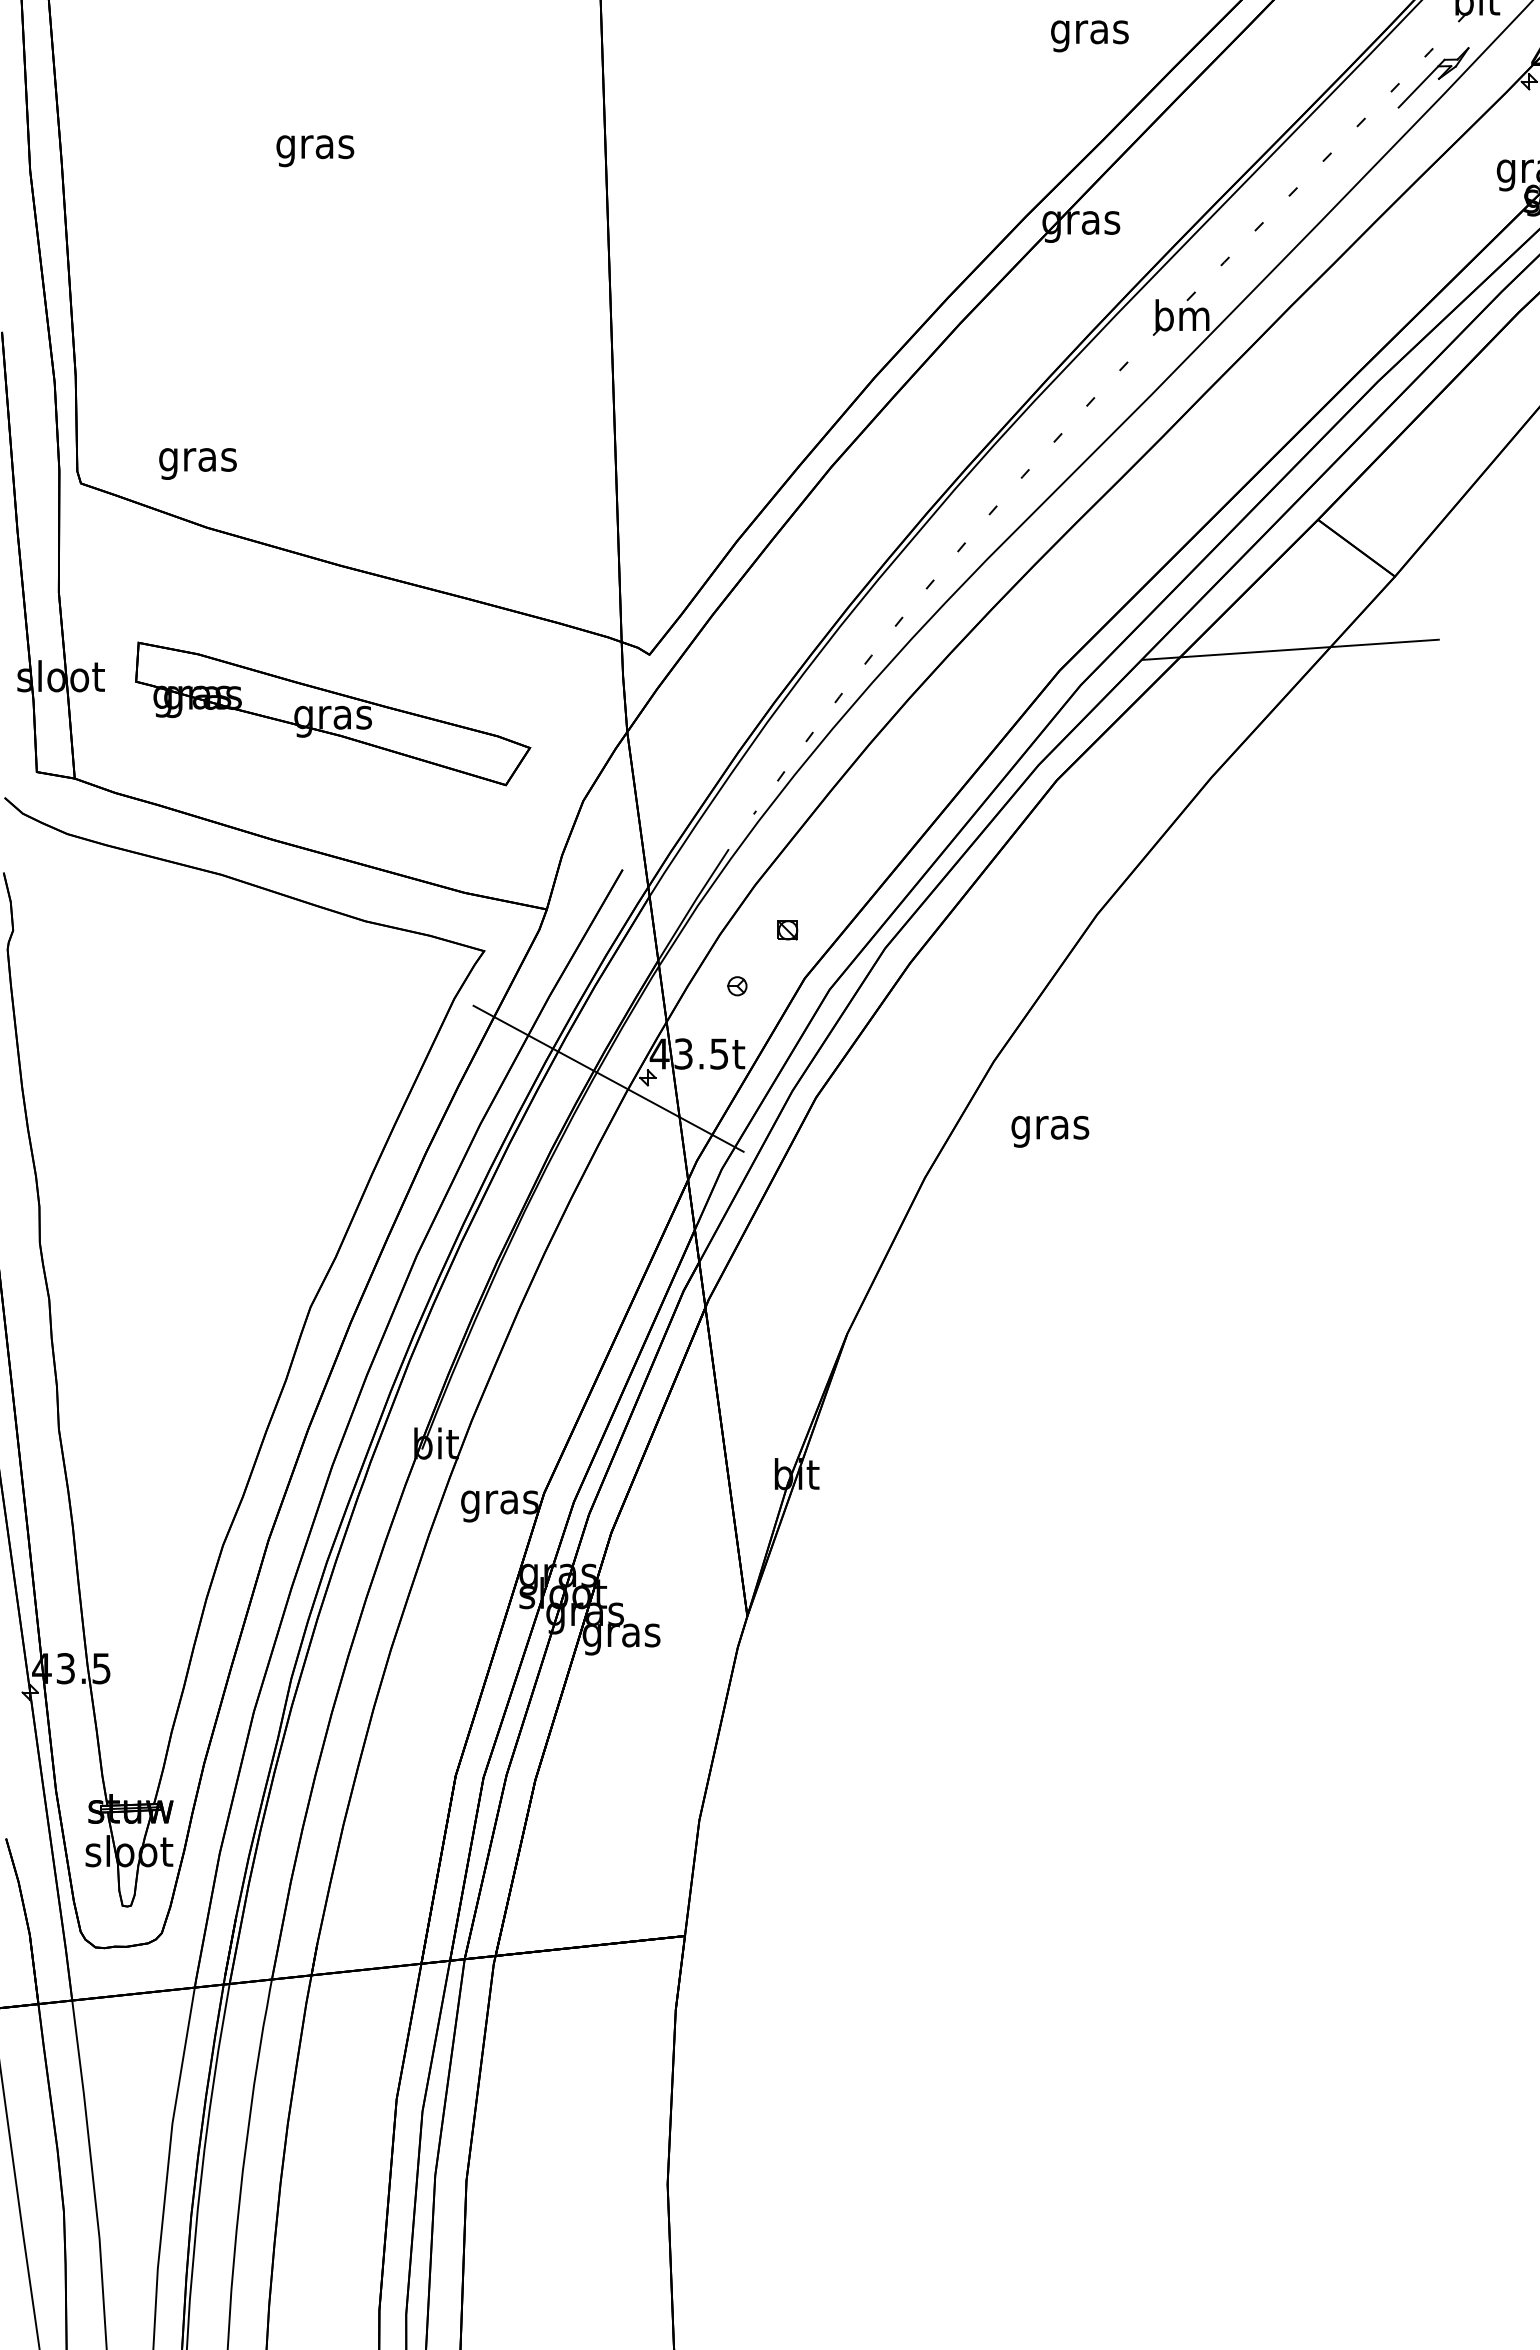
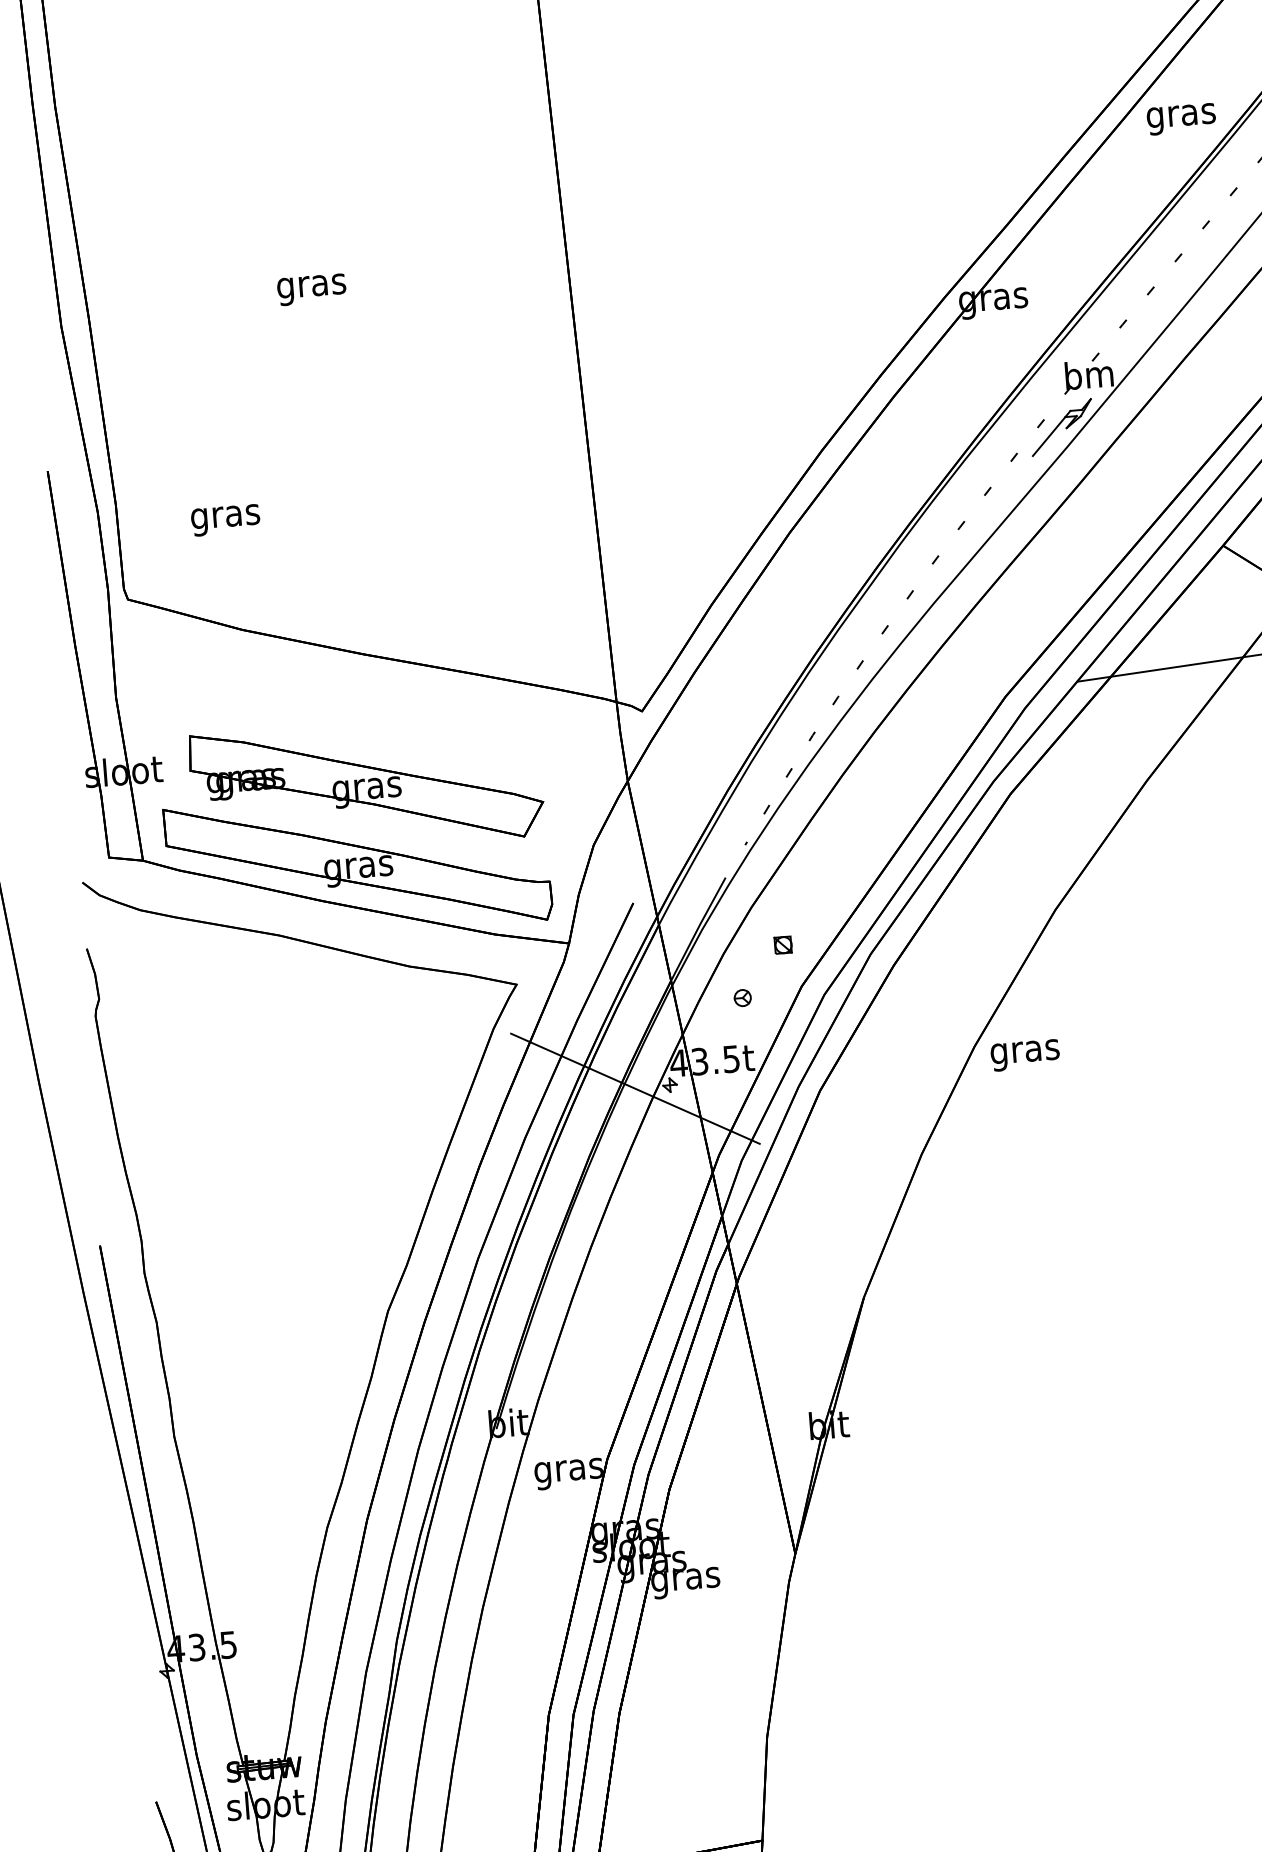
text: (1089, 36) -> (1181, 119), moved
part: (1146, 372) -> (1061, 427), added
text: (197, 463) -> (225, 519), moved
part: (316, 801) -> (358, 864), added
text: (1050, 1131) -> (1025, 1055), moved

